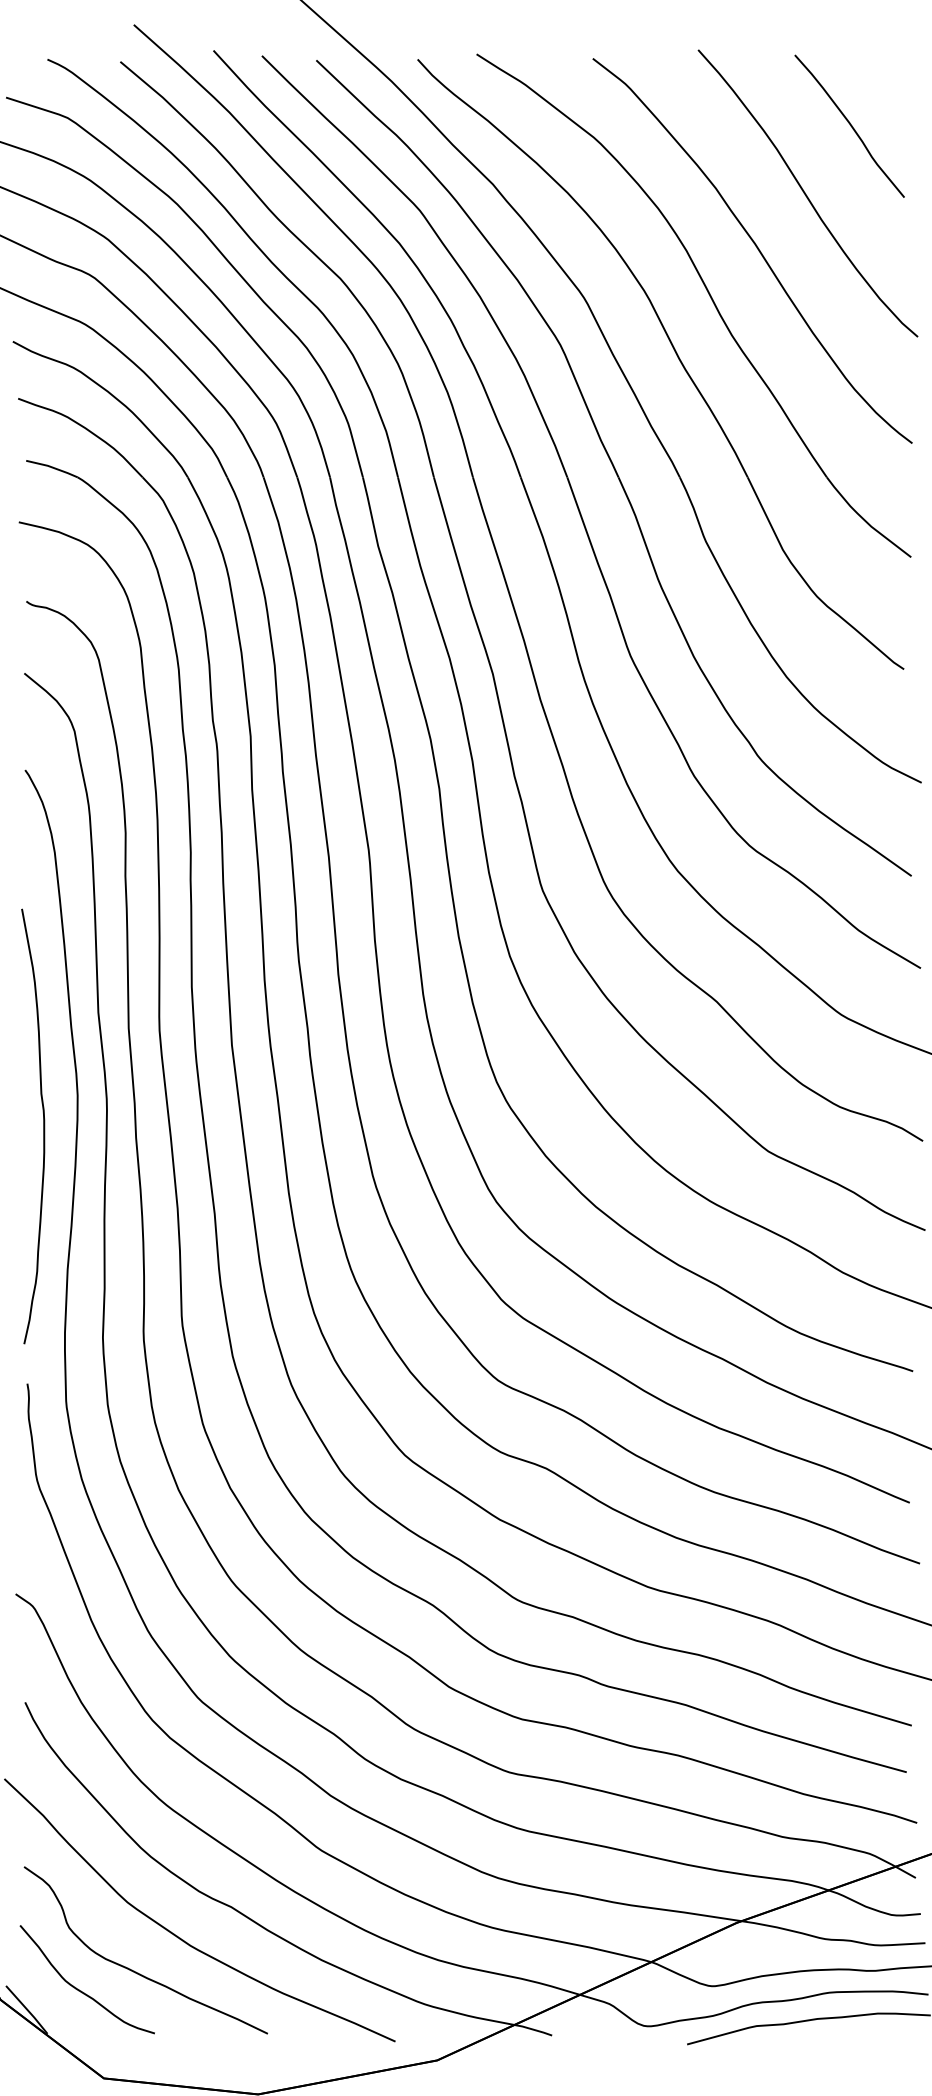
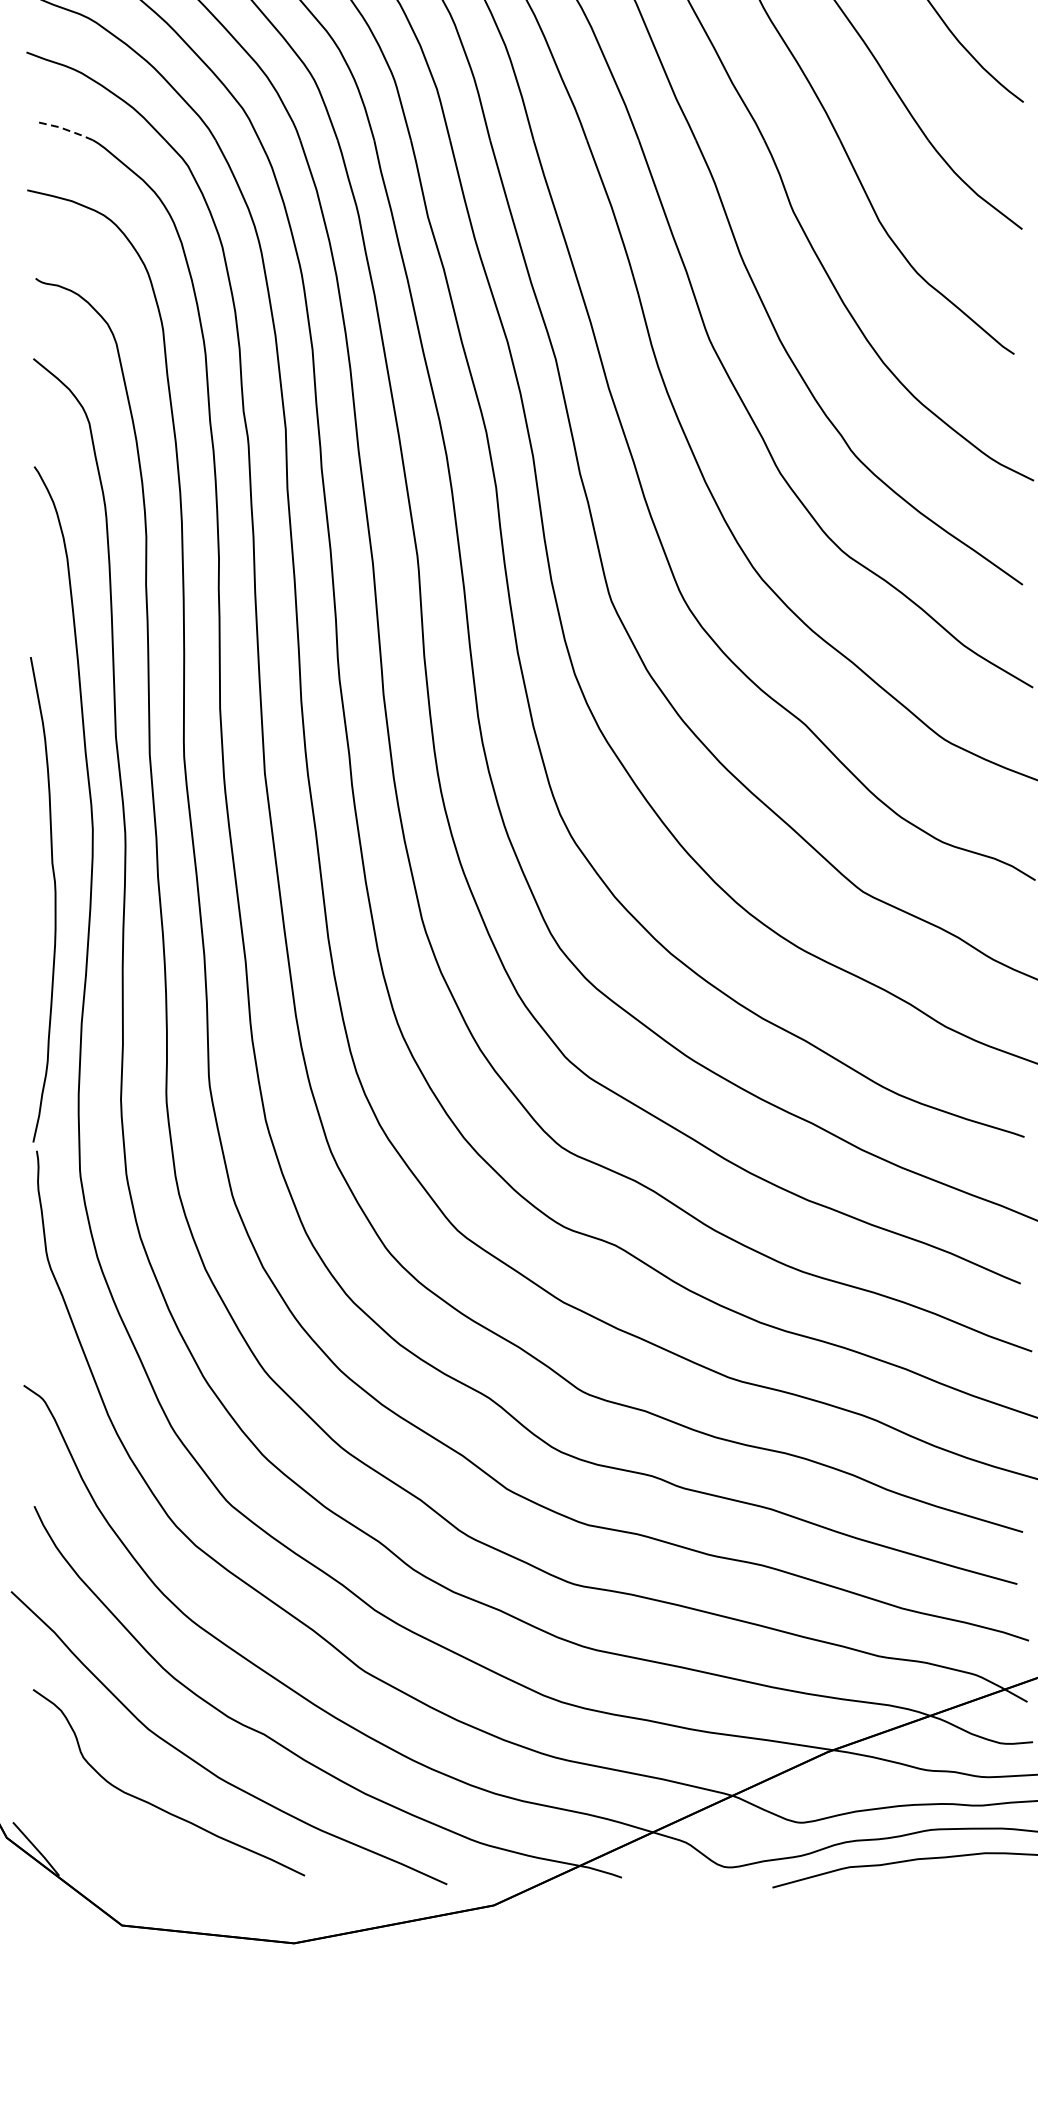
line: (52, 467) -> (64, 129), solid -> dashed
curve: (43, 1126) -> (54, 899), moved
curve: (81, 1990) -> (97, 1827), removed

